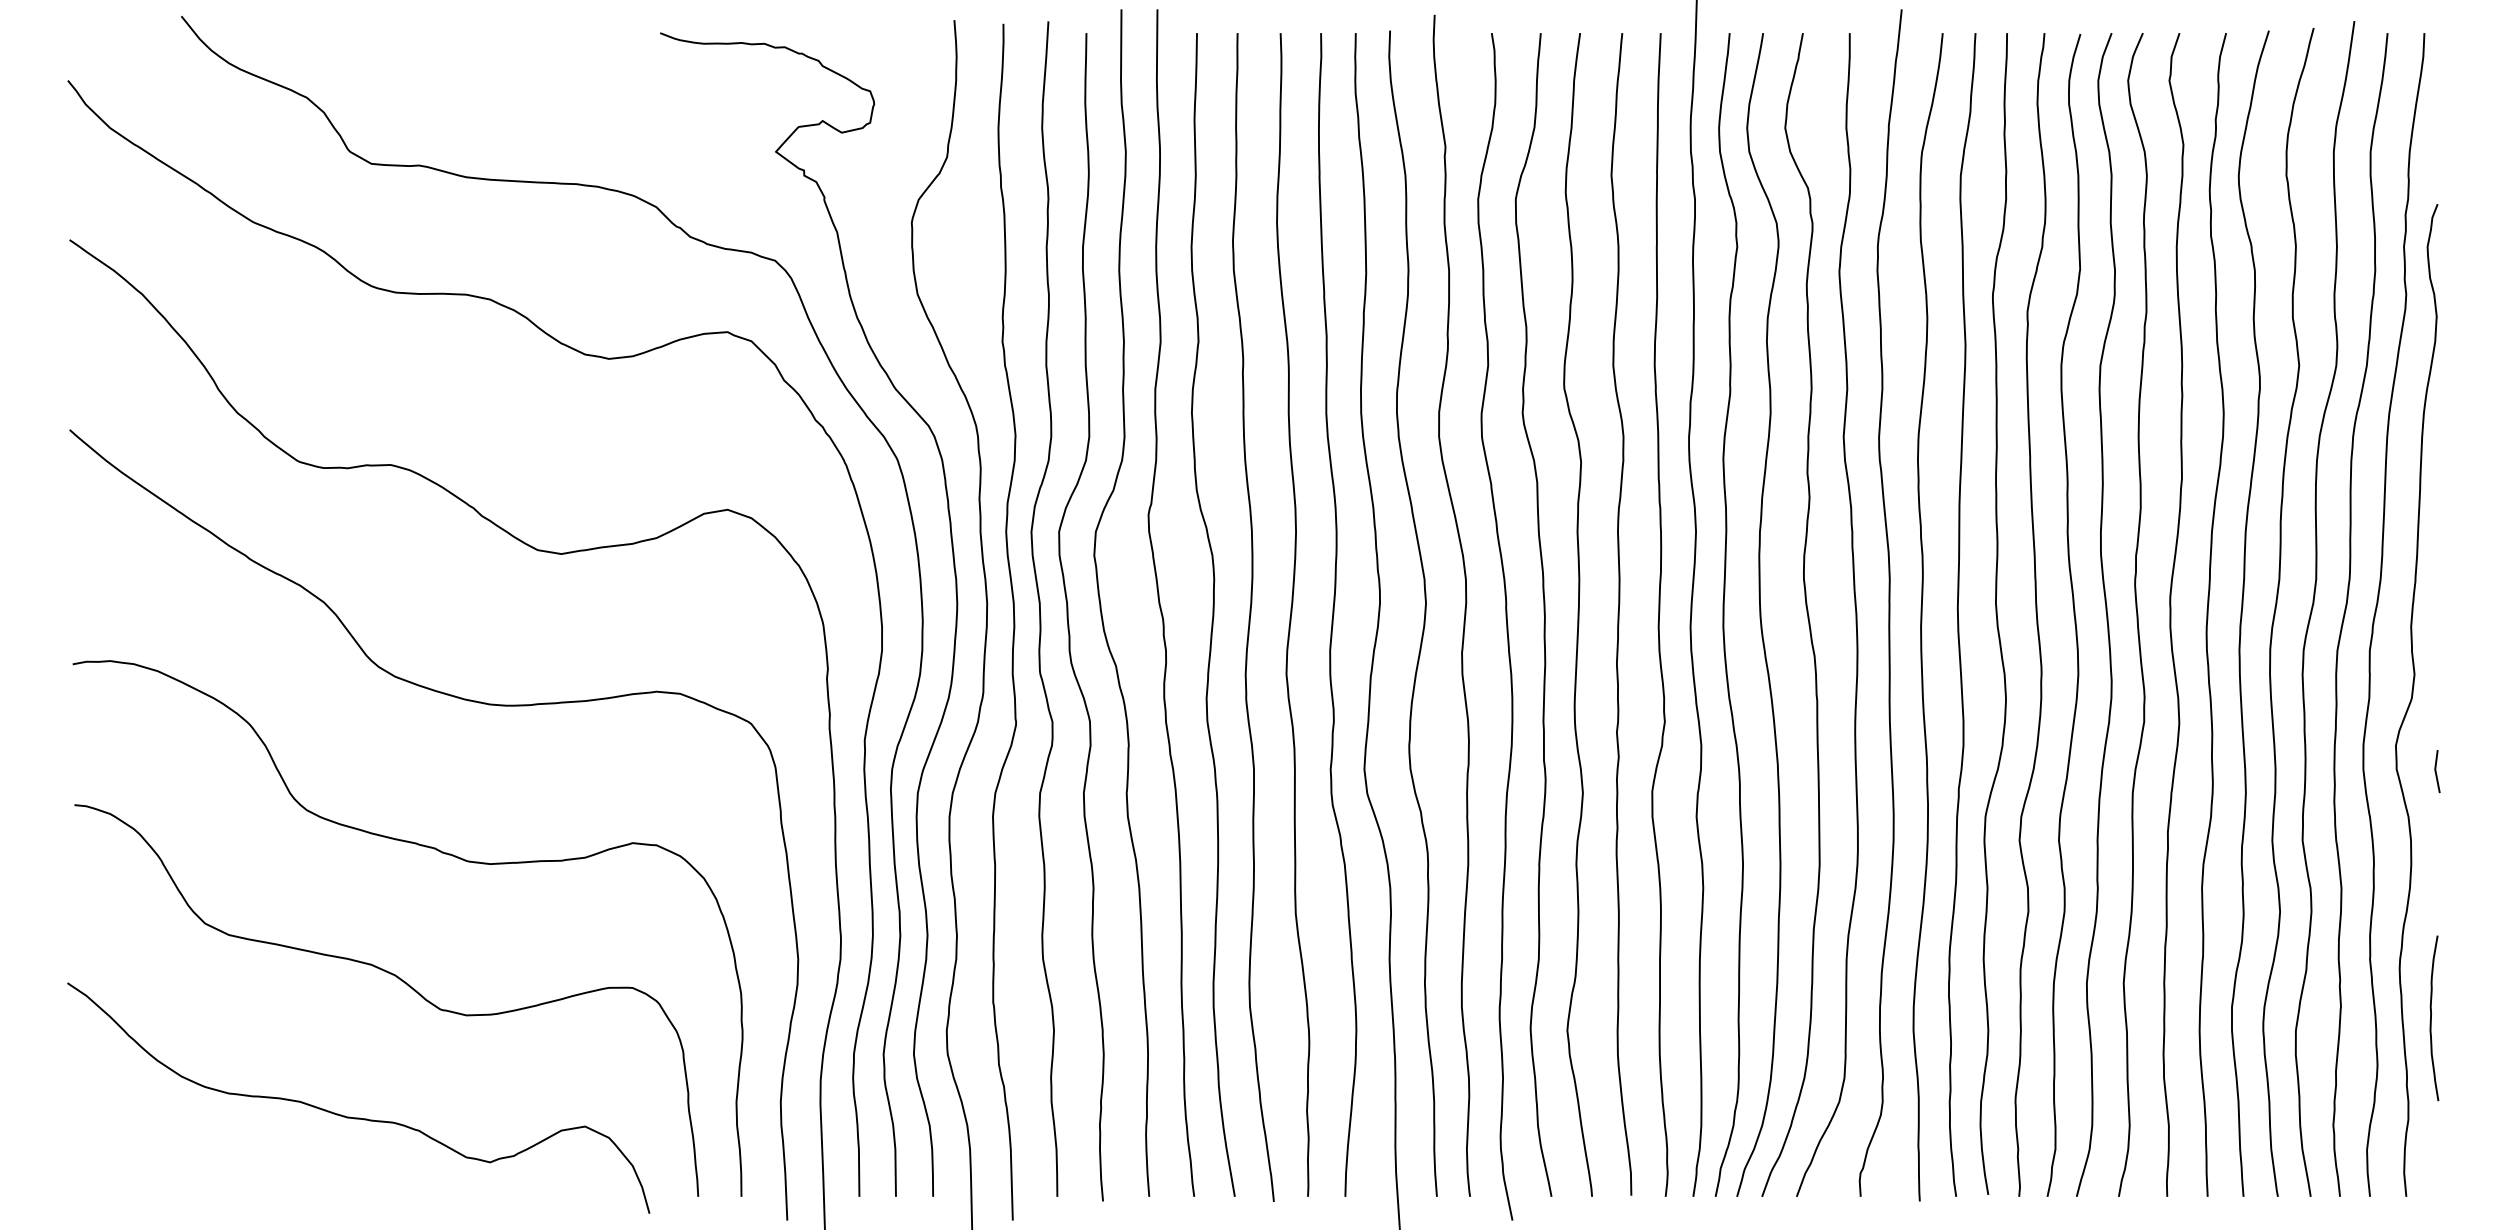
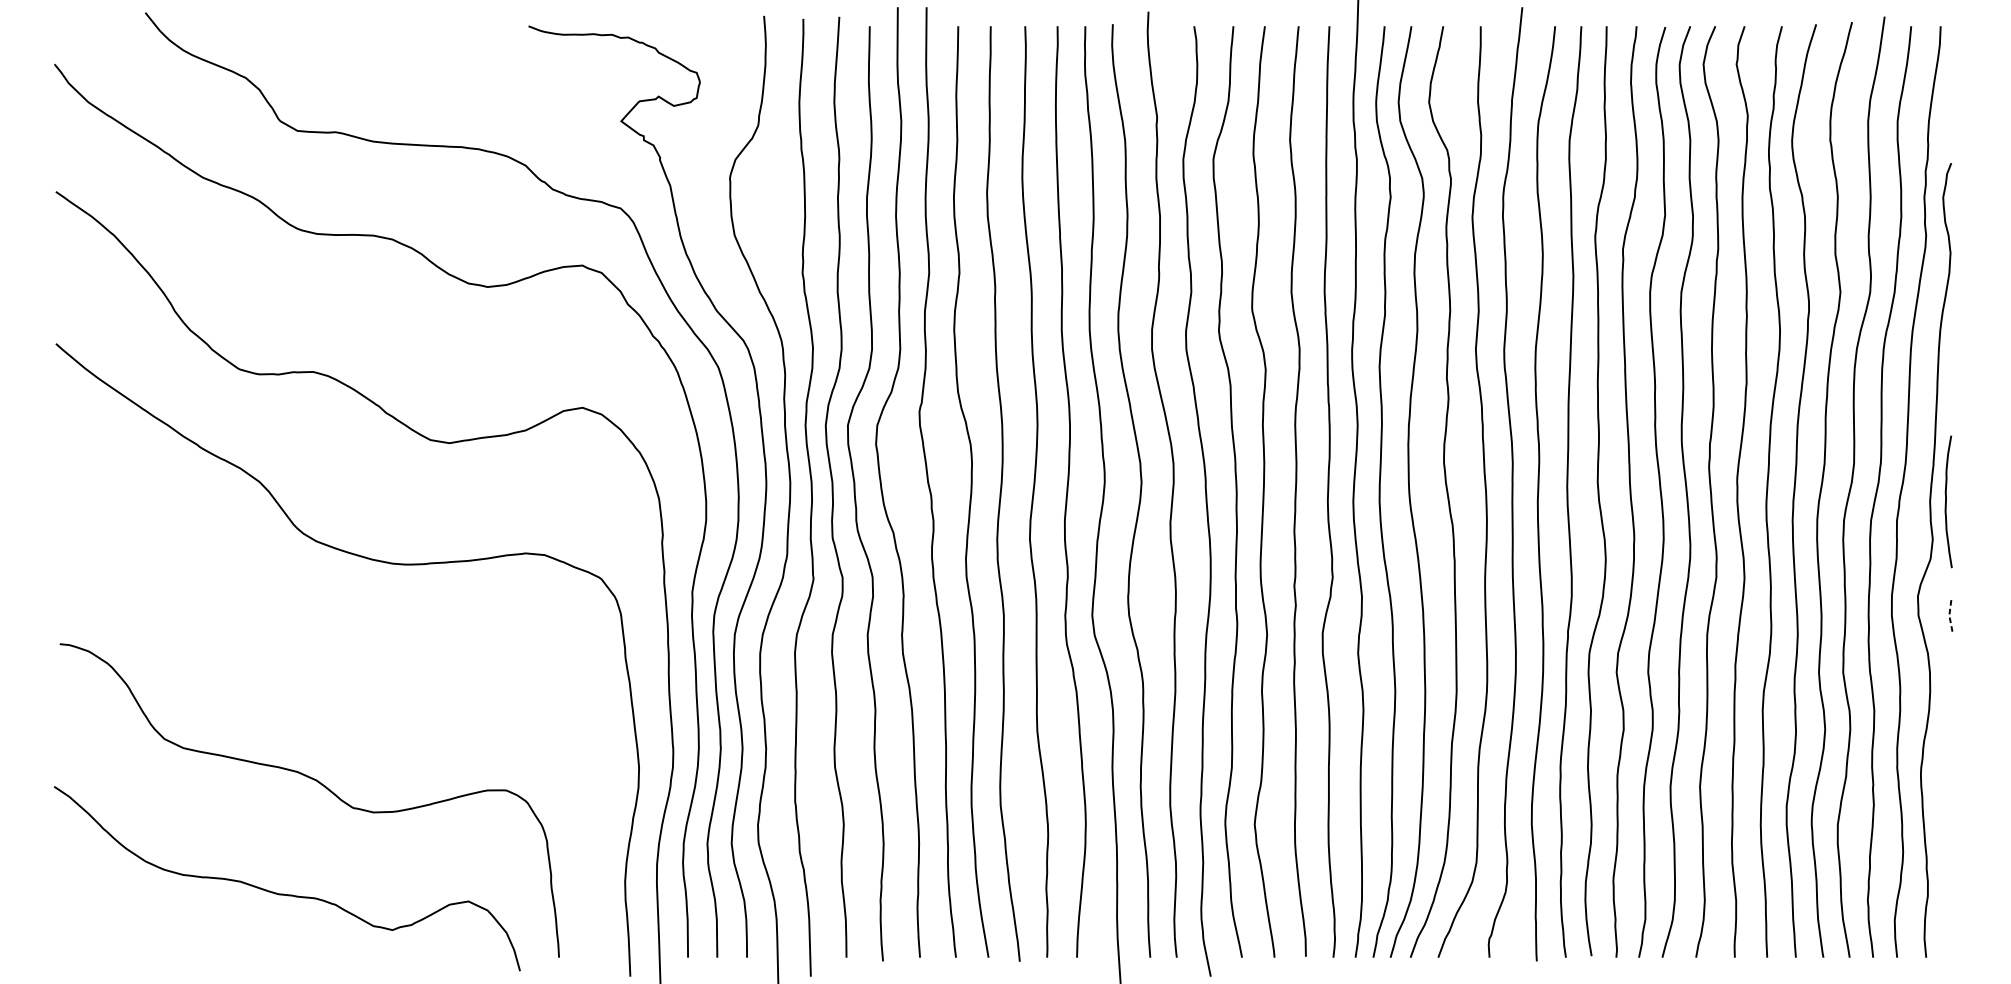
line: (2435, 771) -> (1949, 617), solid -> dashed
curve: (442, 853) -> (354, 682), removed
curve: (2431, 1018) -> (1946, 502), moved

